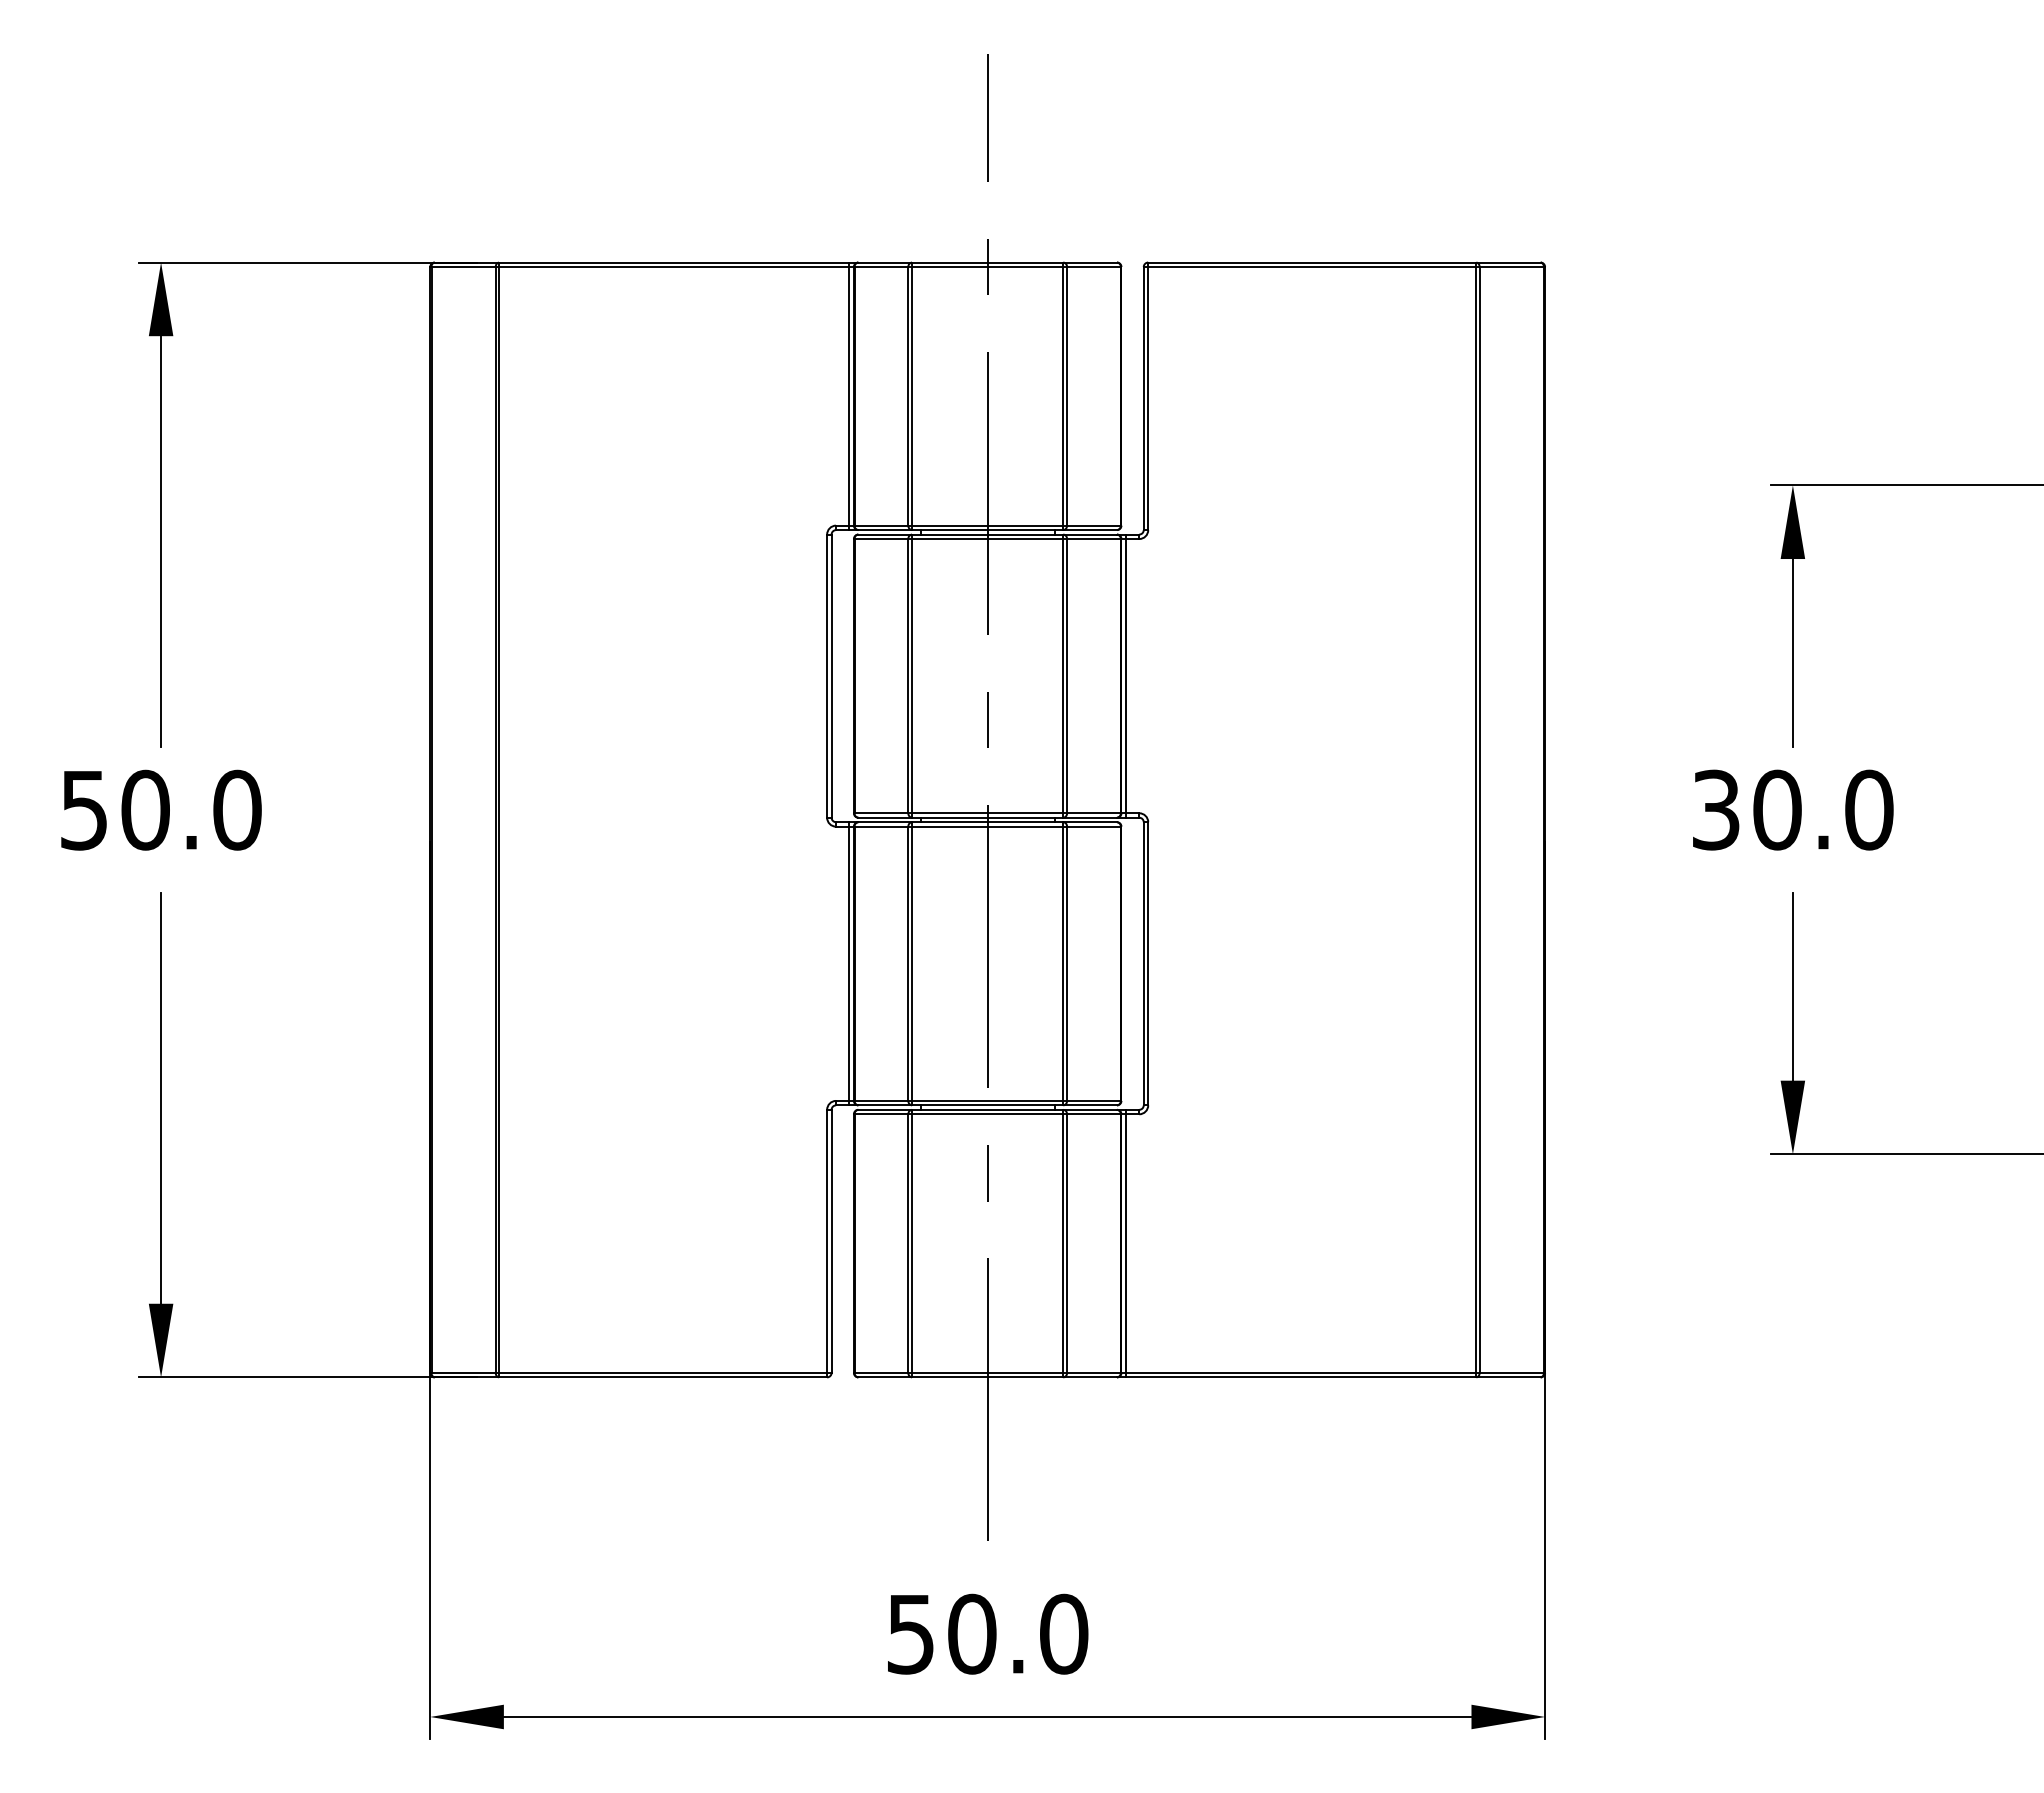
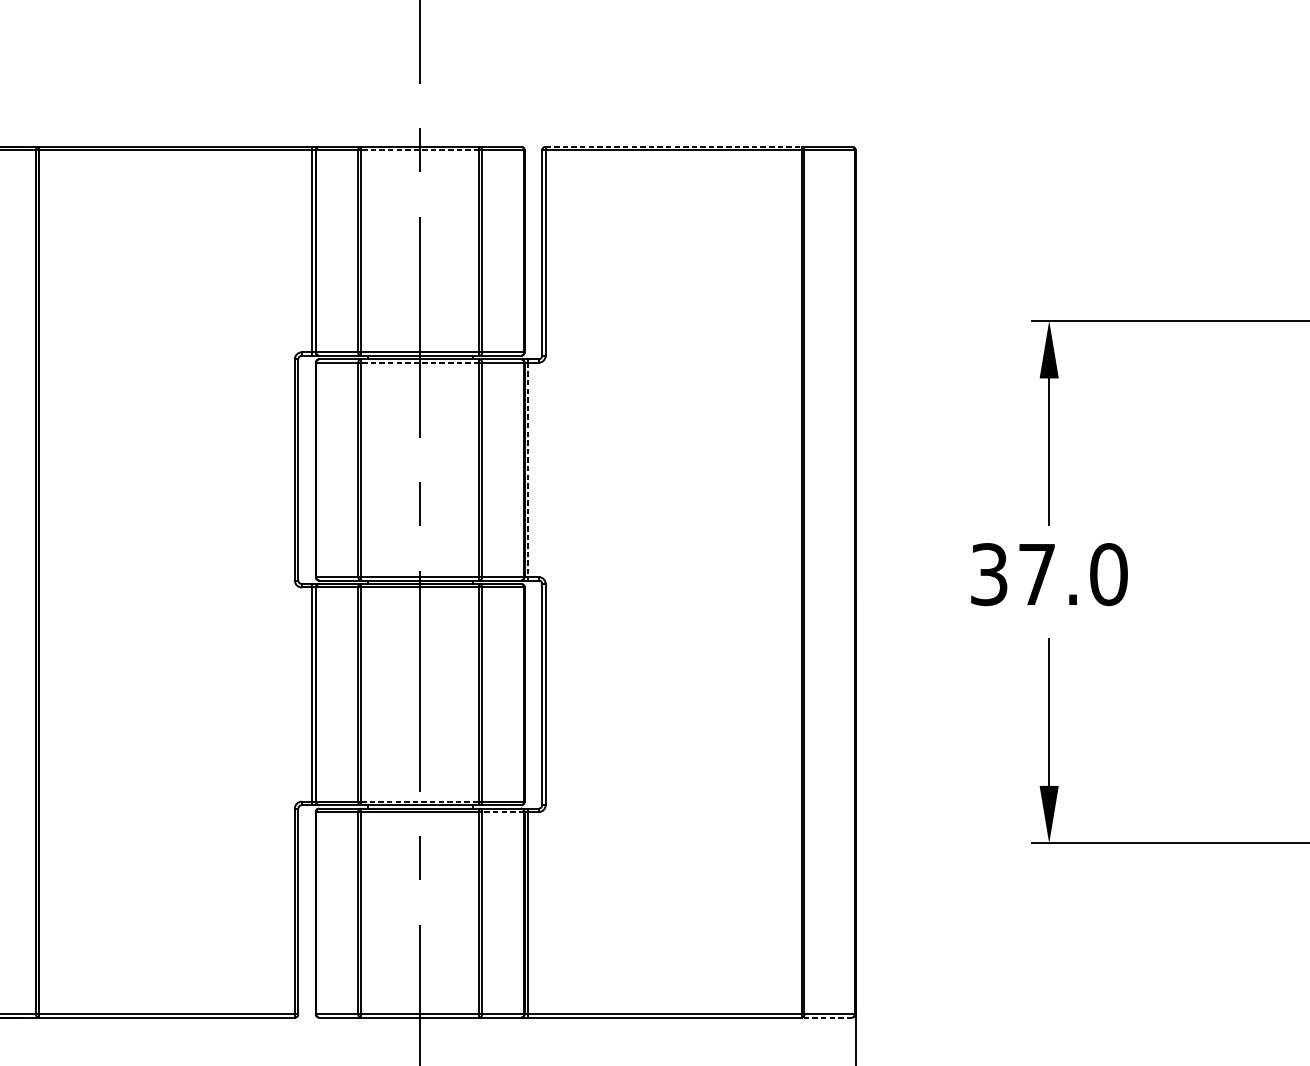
line: (1312, 262) -> (673, 146), solid -> dashed
line: (987, 267) -> (420, 150), solid -> dashed
line: (987, 539) -> (420, 363), solid -> dashed
line: (1125, 676) -> (527, 470), solid -> dashed
text: (1777, 809) -> (1037, 574), 30.0 -> 37.0
line: (987, 1100) -> (420, 801), solid -> dashed
line: (1093, 1114) -> (502, 812), solid -> dashed
line: (1508, 1377) -> (827, 1017), solid -> dashed

